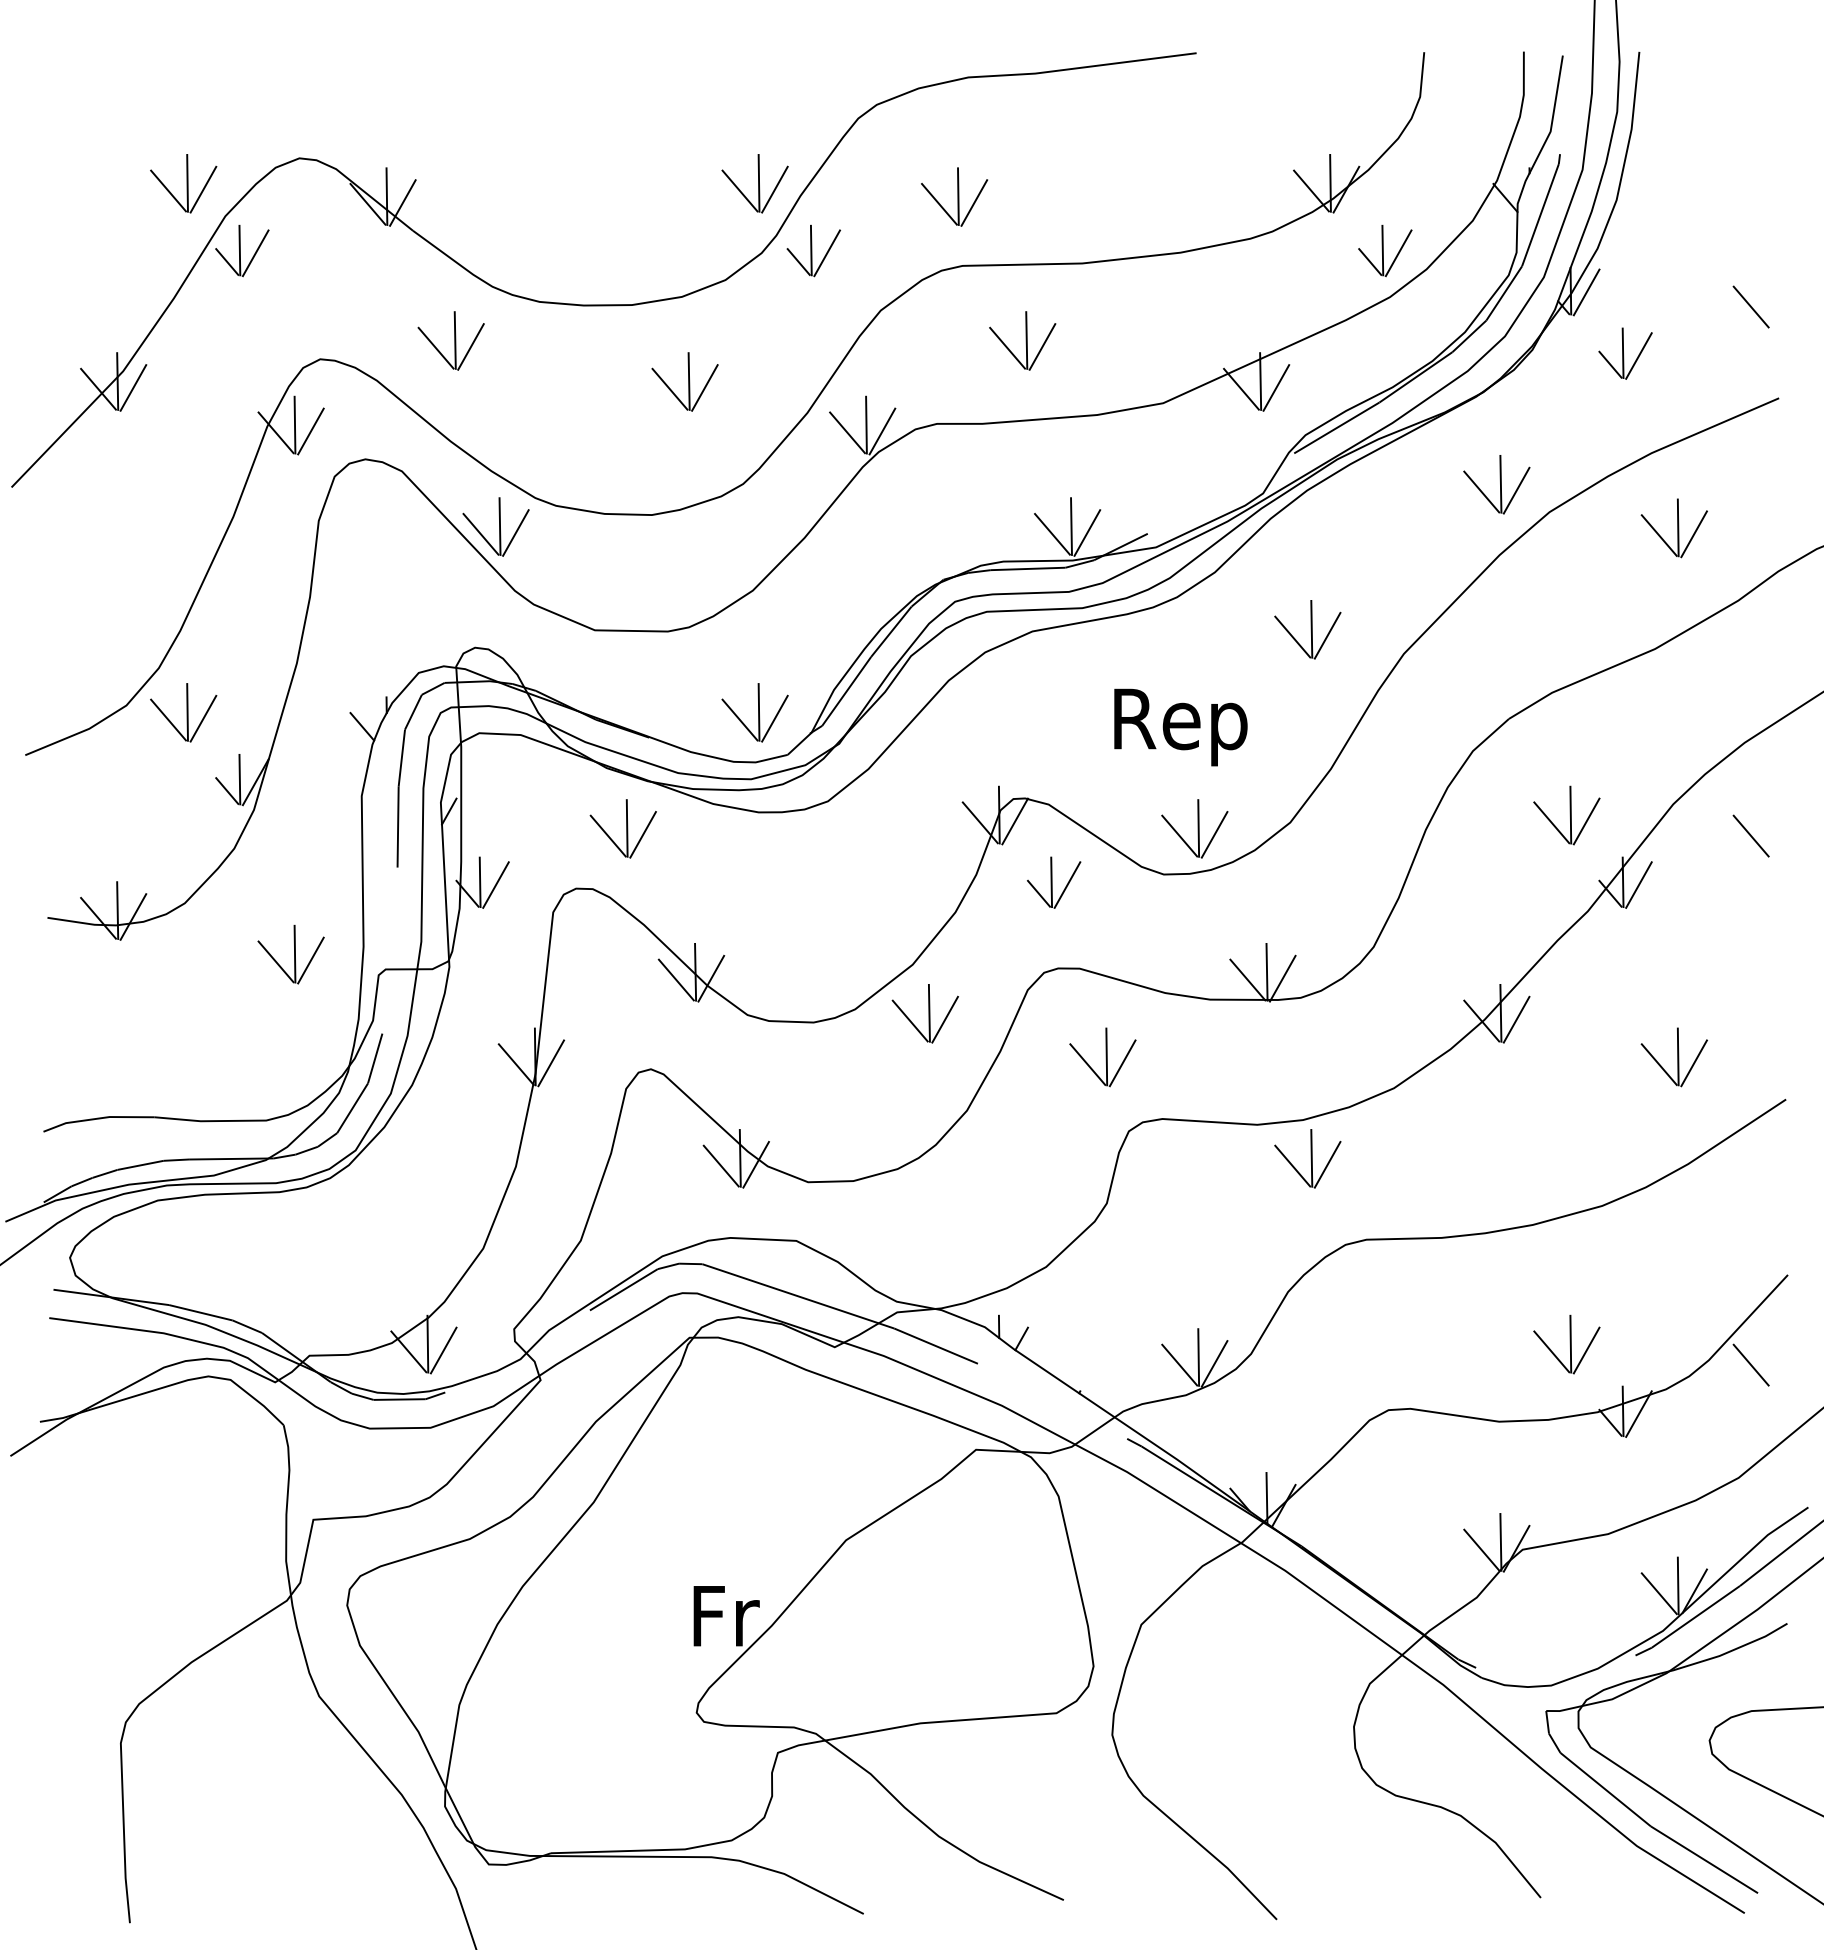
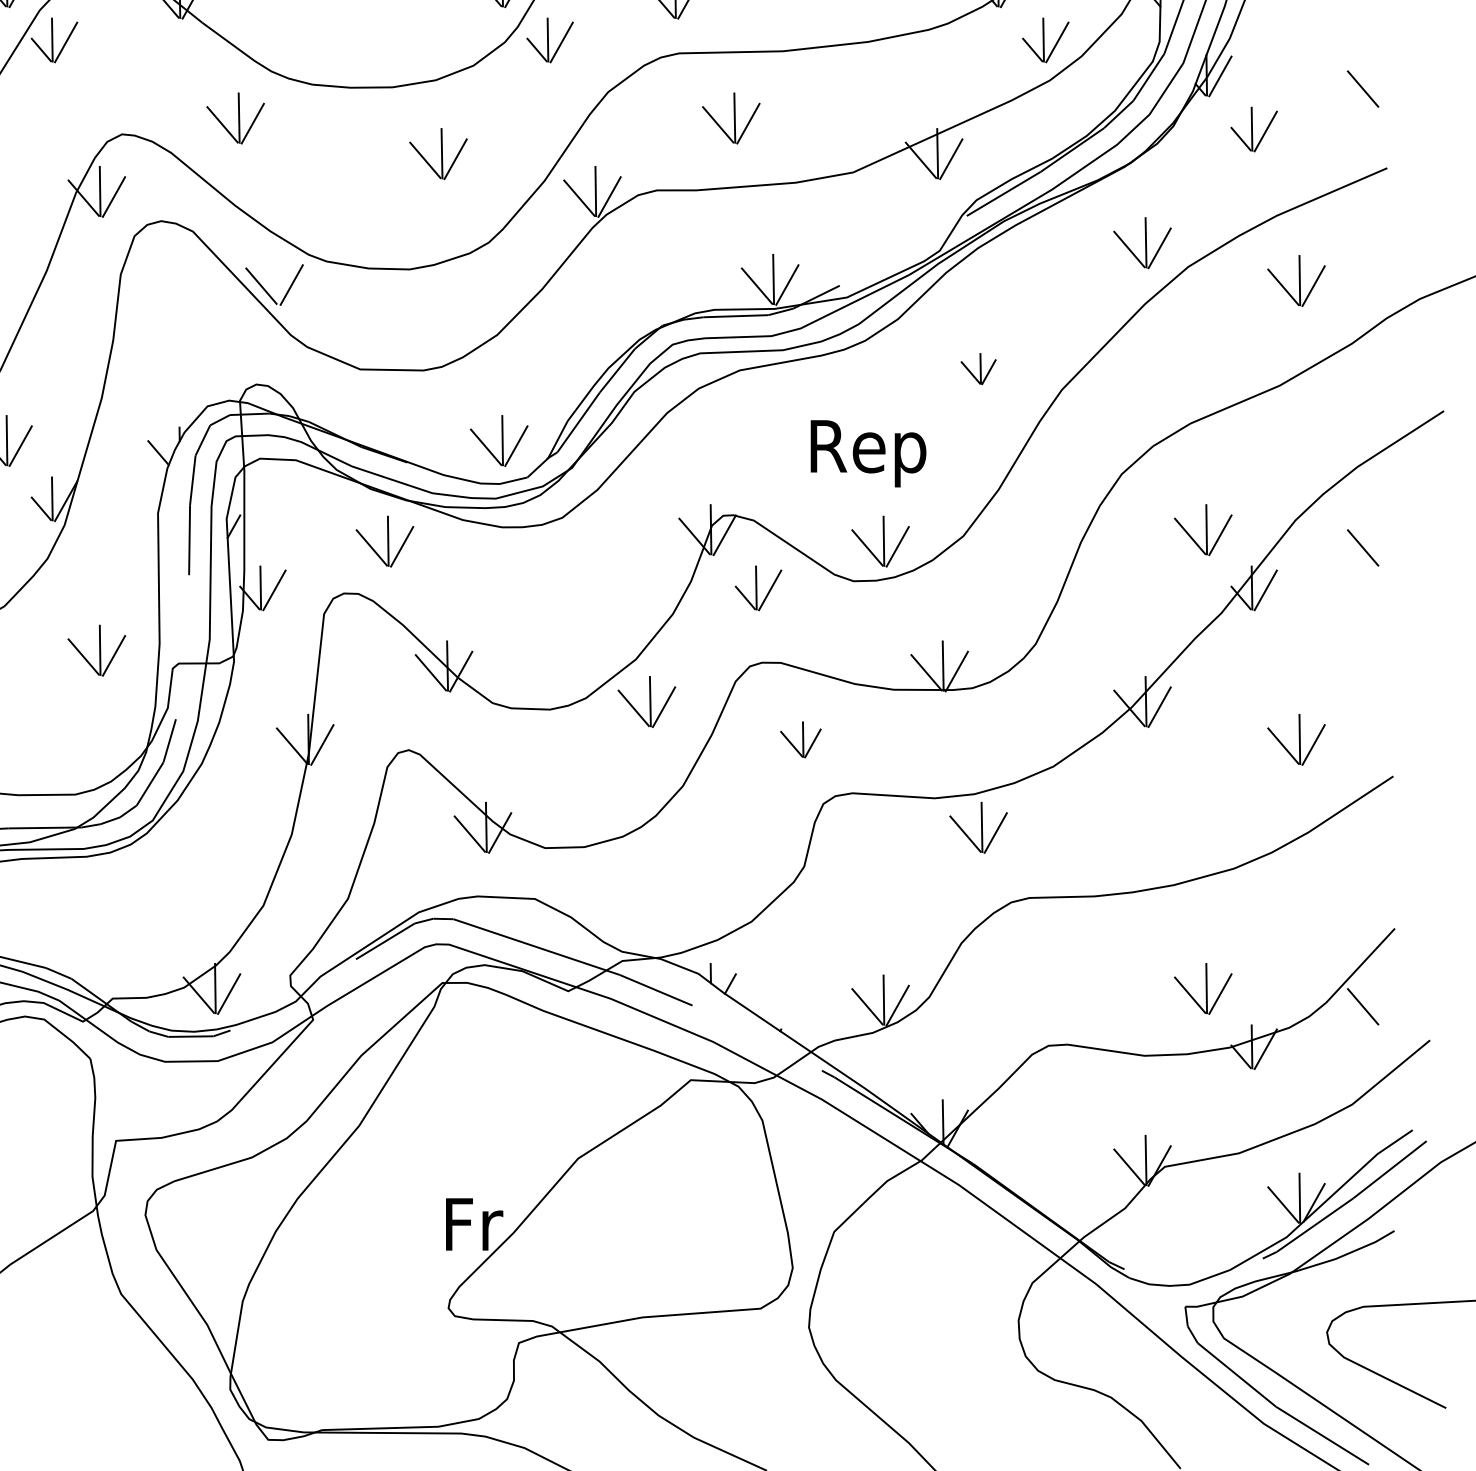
line: (499, 526) -> (277, 279), removed
part: (1307, 629) -> (978, 368), size x0.6
part: (1102, 1057) -> (800, 739), size x0.7

